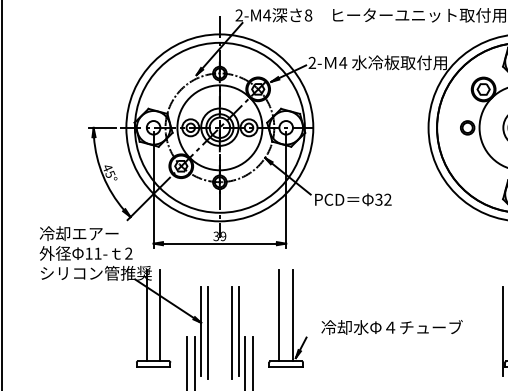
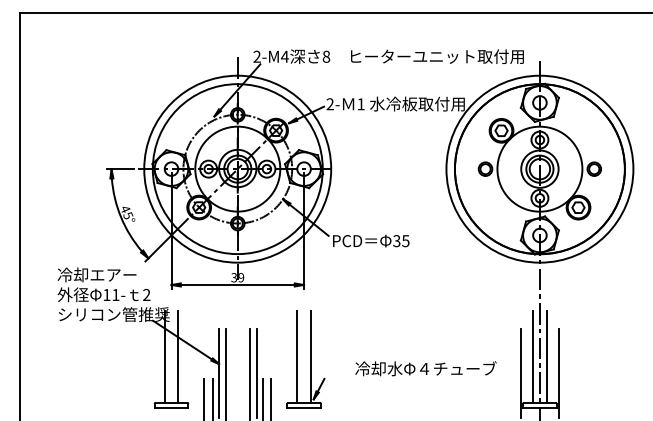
text: (343, 63) -> (361, 104), 4 -> 1
text: (387, 200) -> (405, 241), 32 -> 35
text: (391, 327) -> (425, 368), moved

